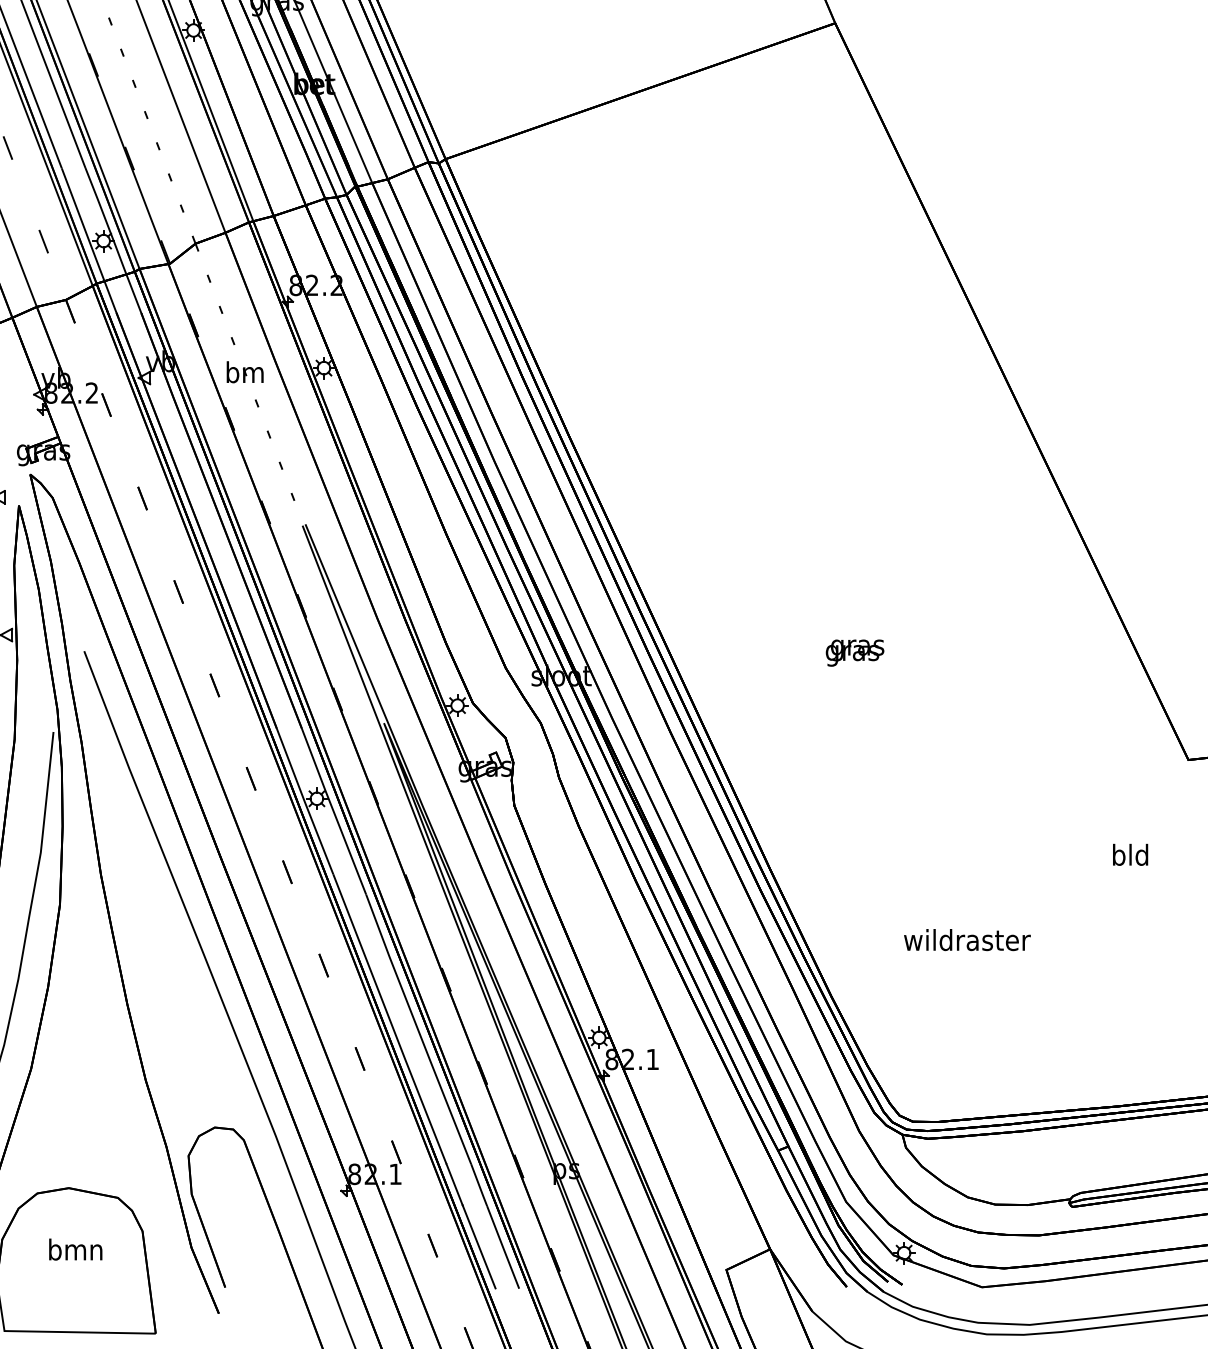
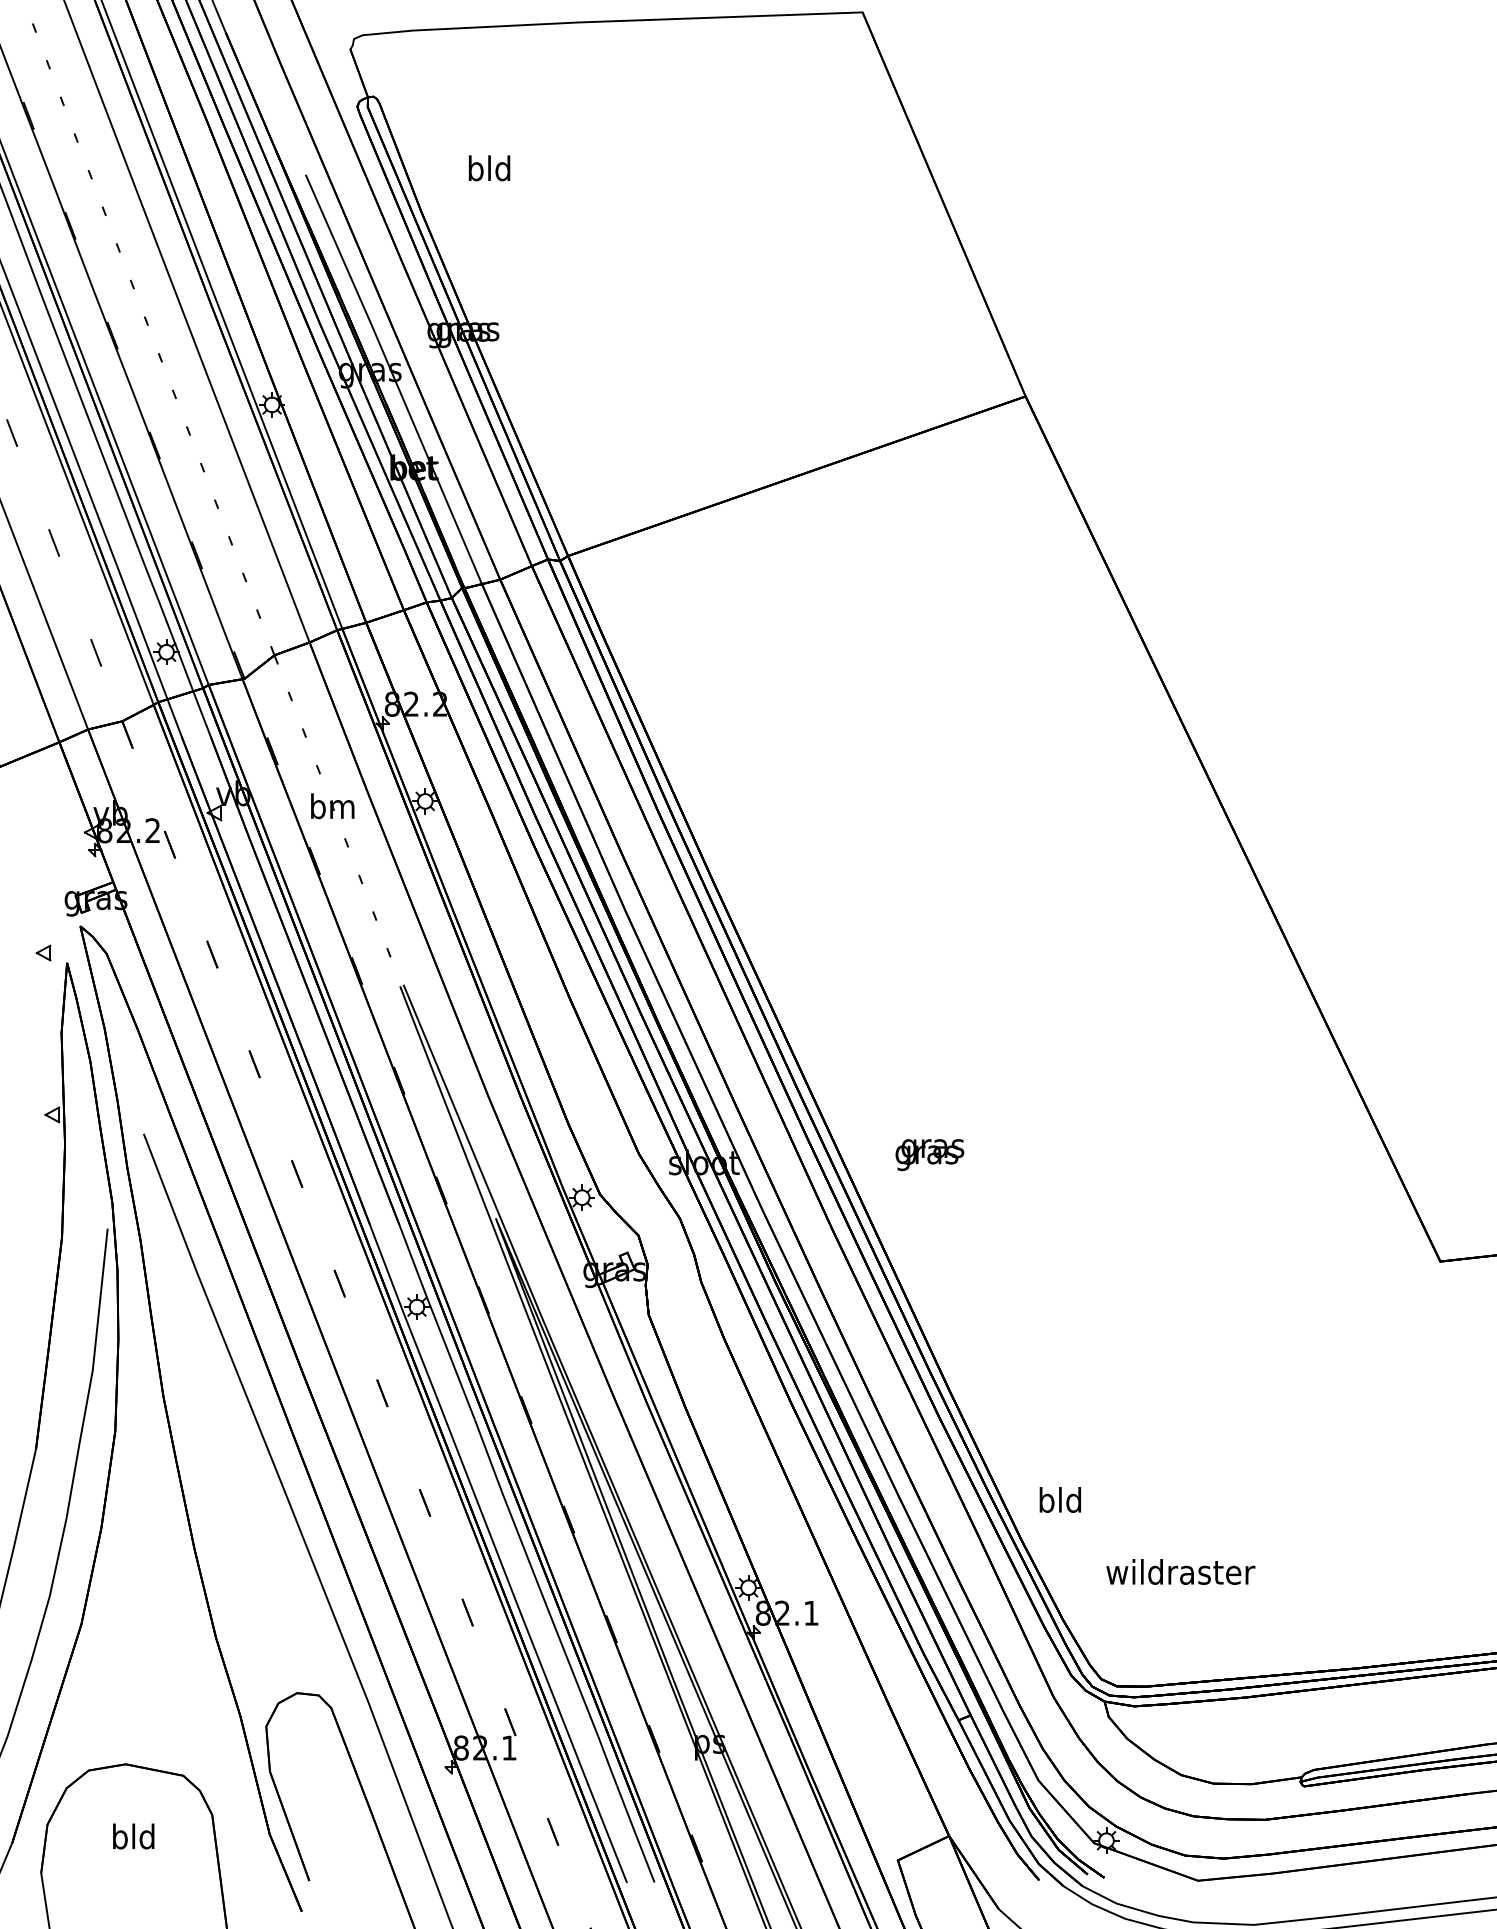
text: (854, 653) -> (929, 1155), moved
text: (1129, 854) -> (1059, 1499), moved
text: (967, 939) -> (1180, 1571), moved
text: (75, 1249) -> (133, 1836), bmn -> bld

